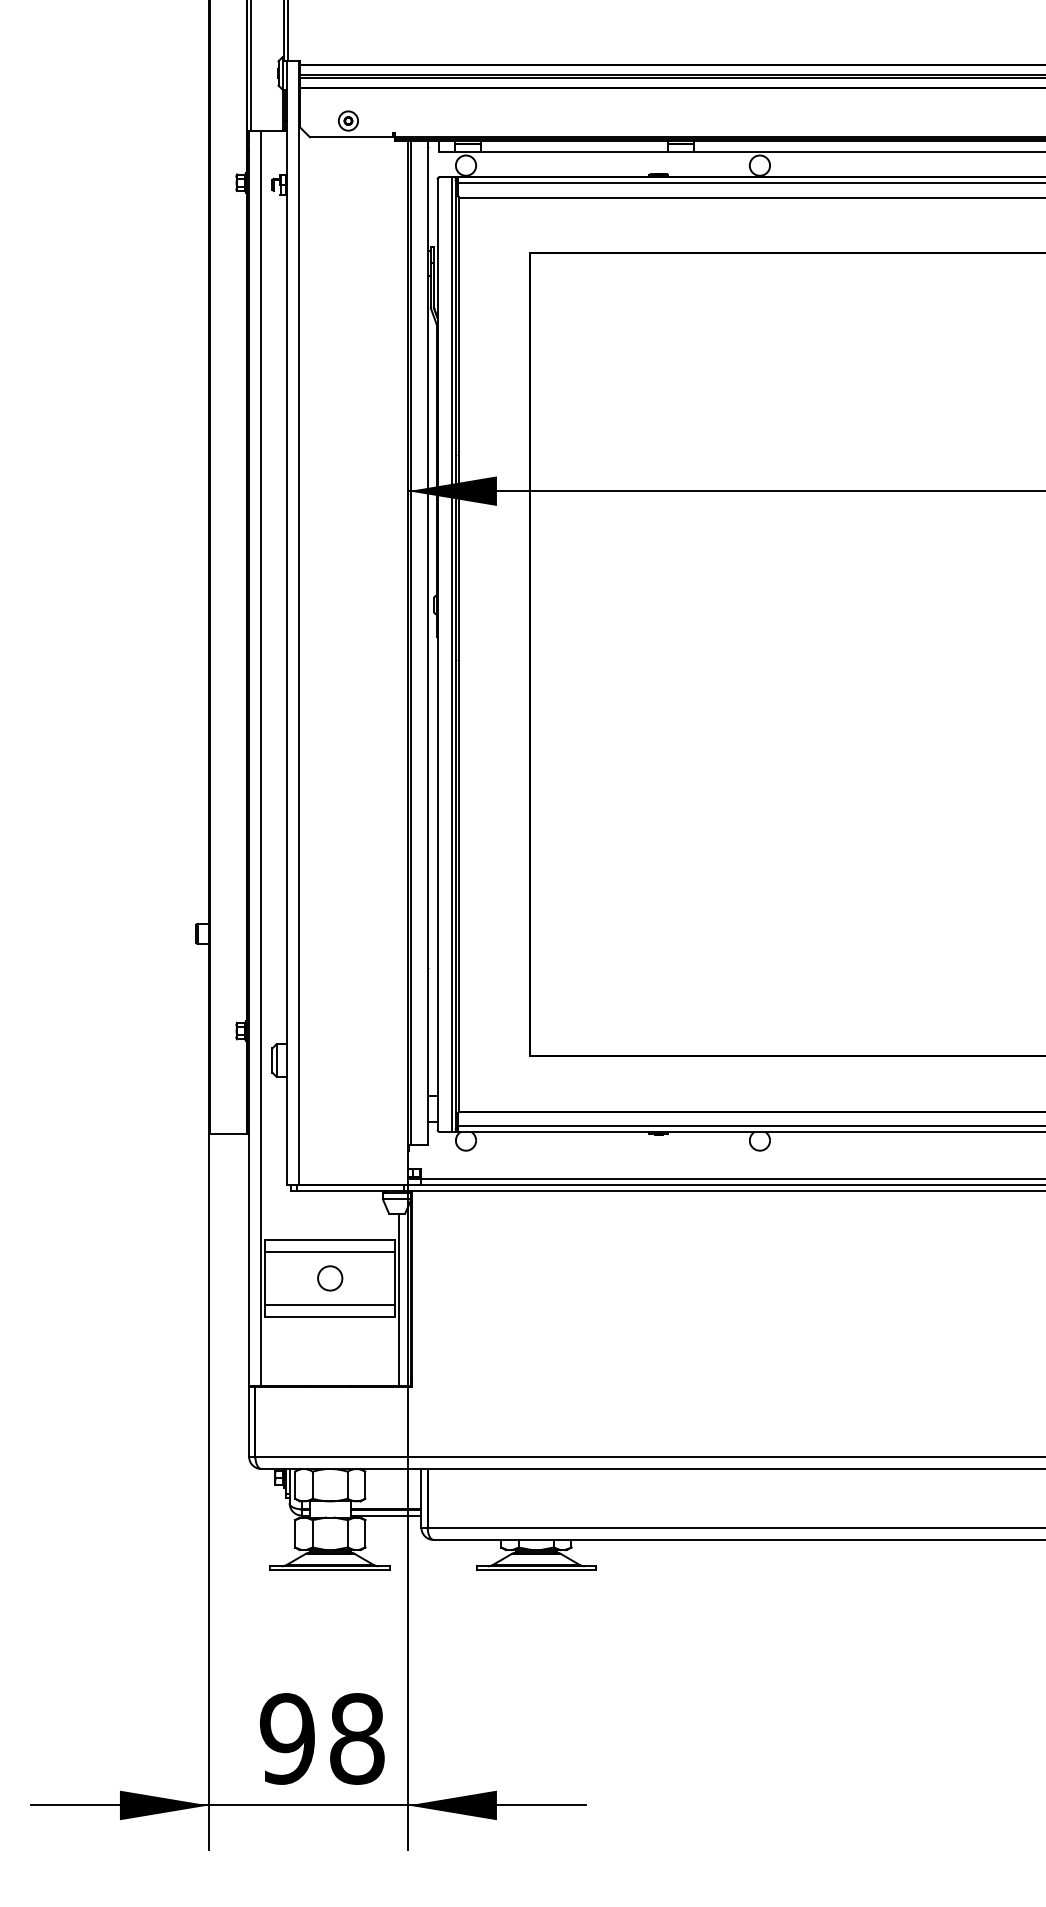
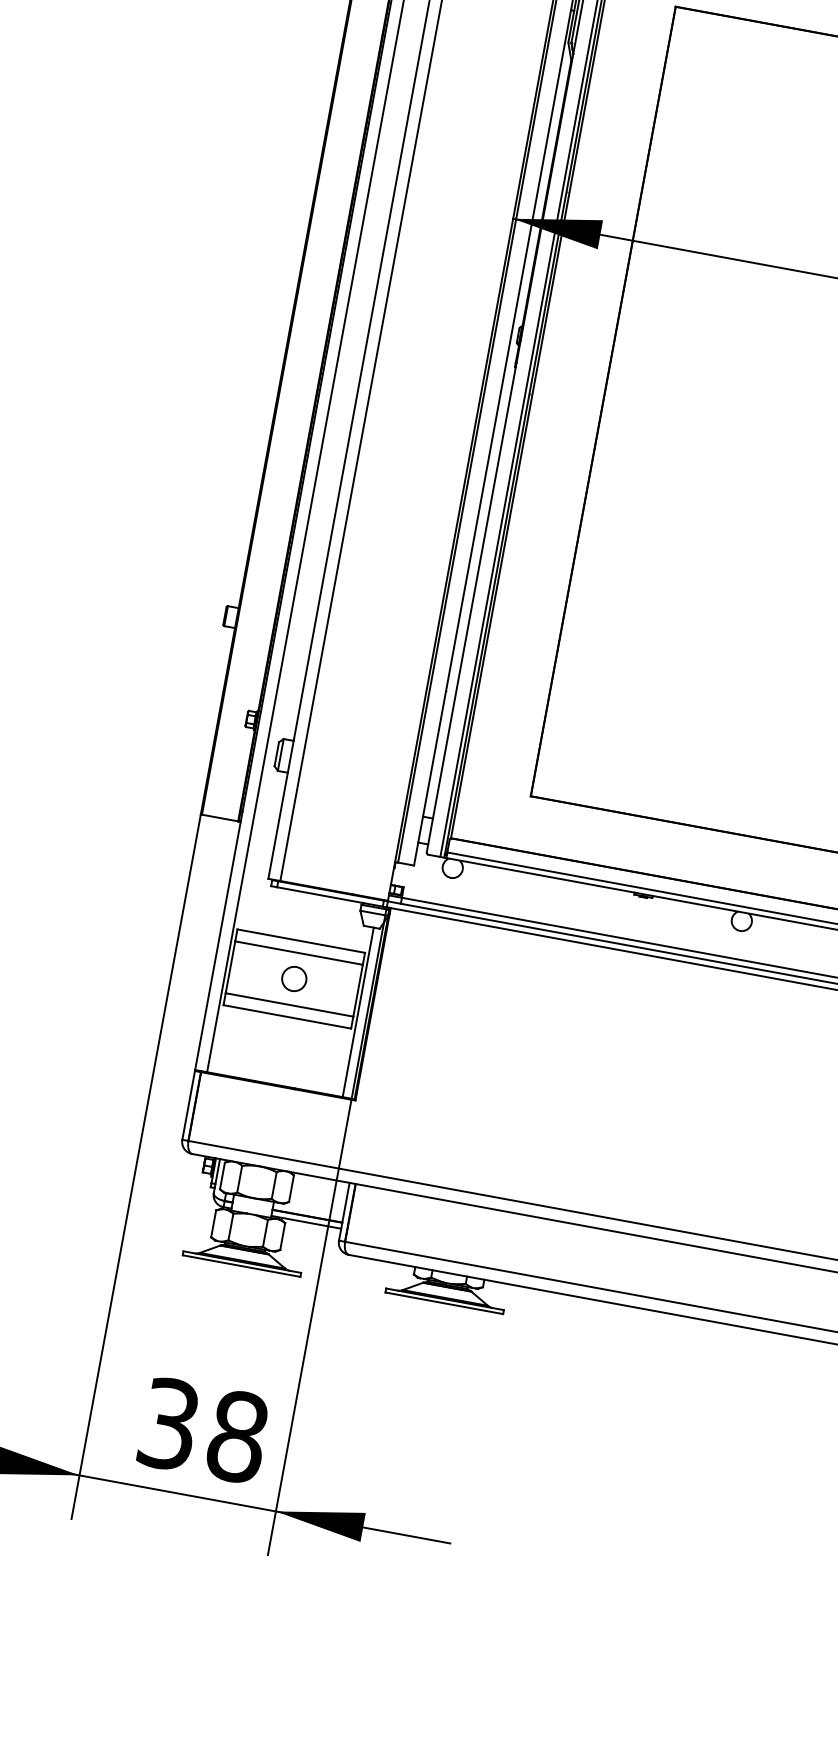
text: (287, 1738) -> (169, 1423), 98 -> 38

